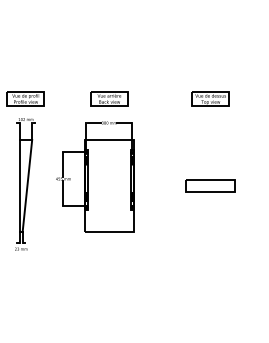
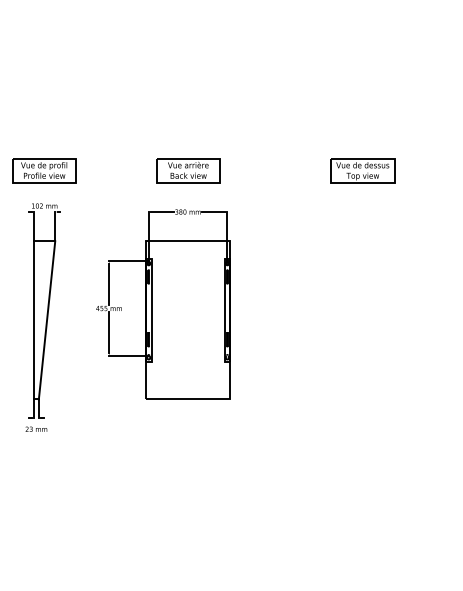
part: (210, 185) -> (362, 319), removed

